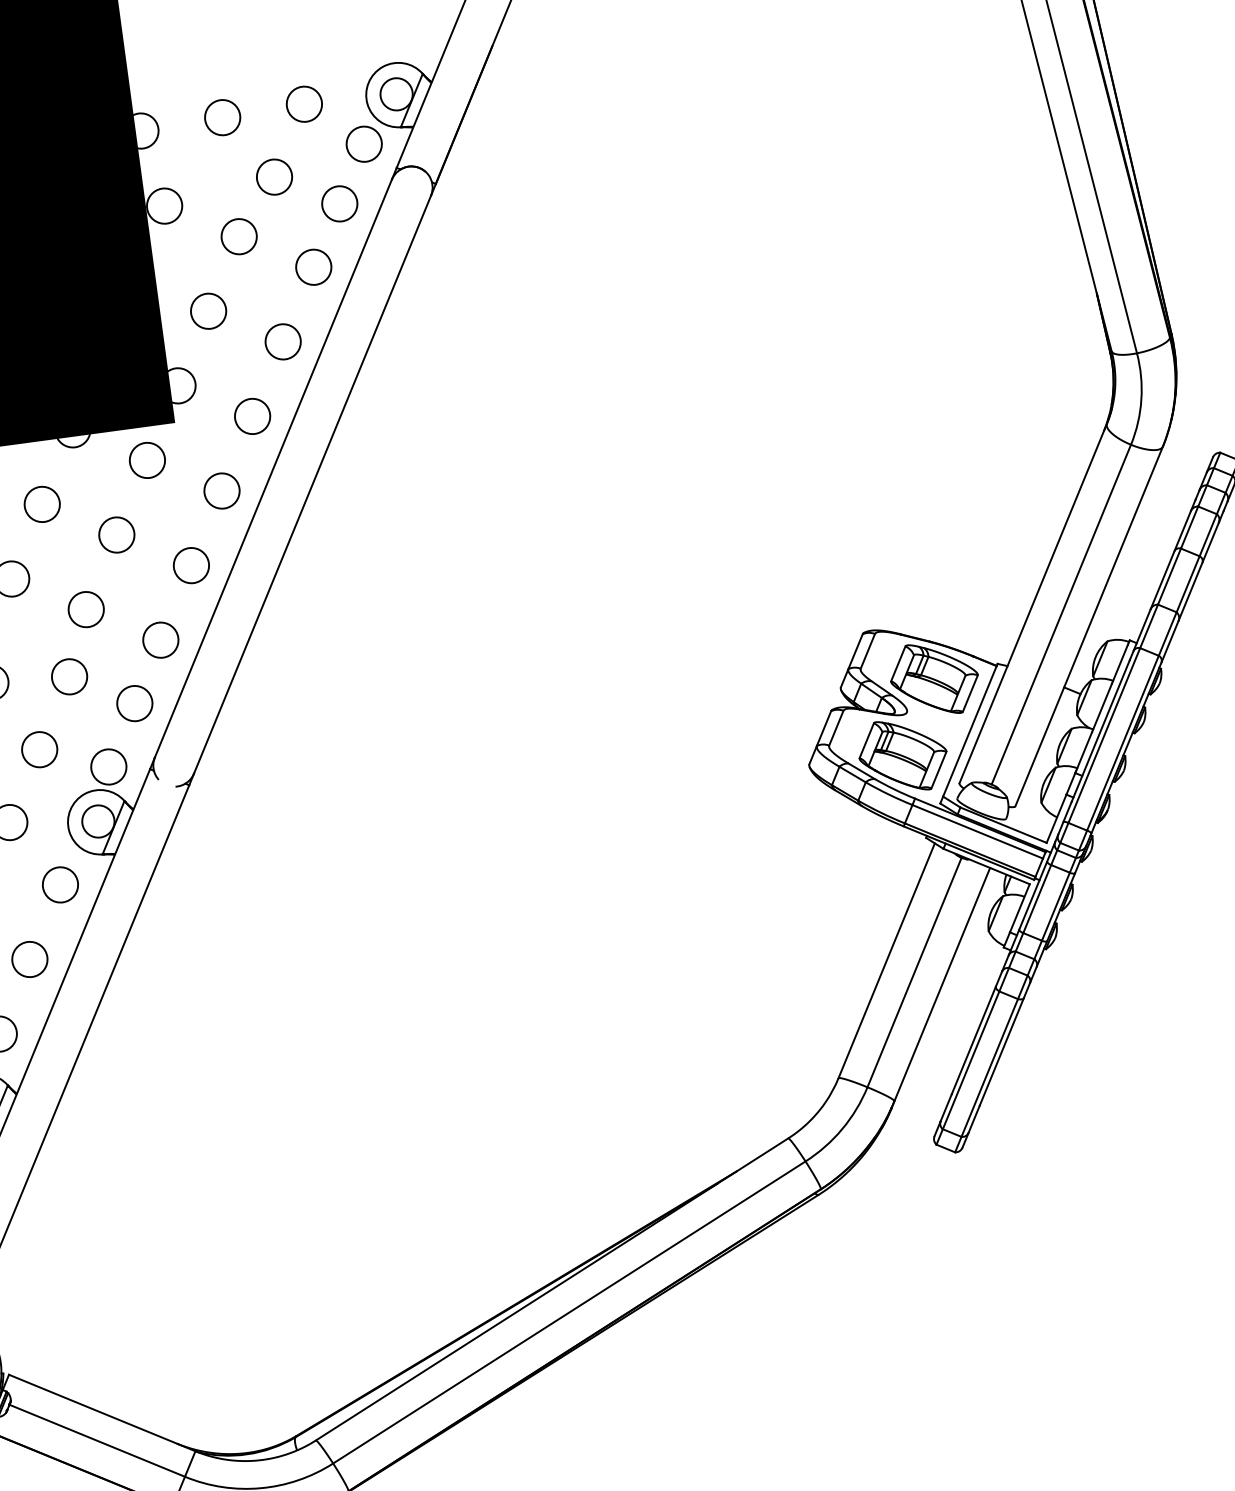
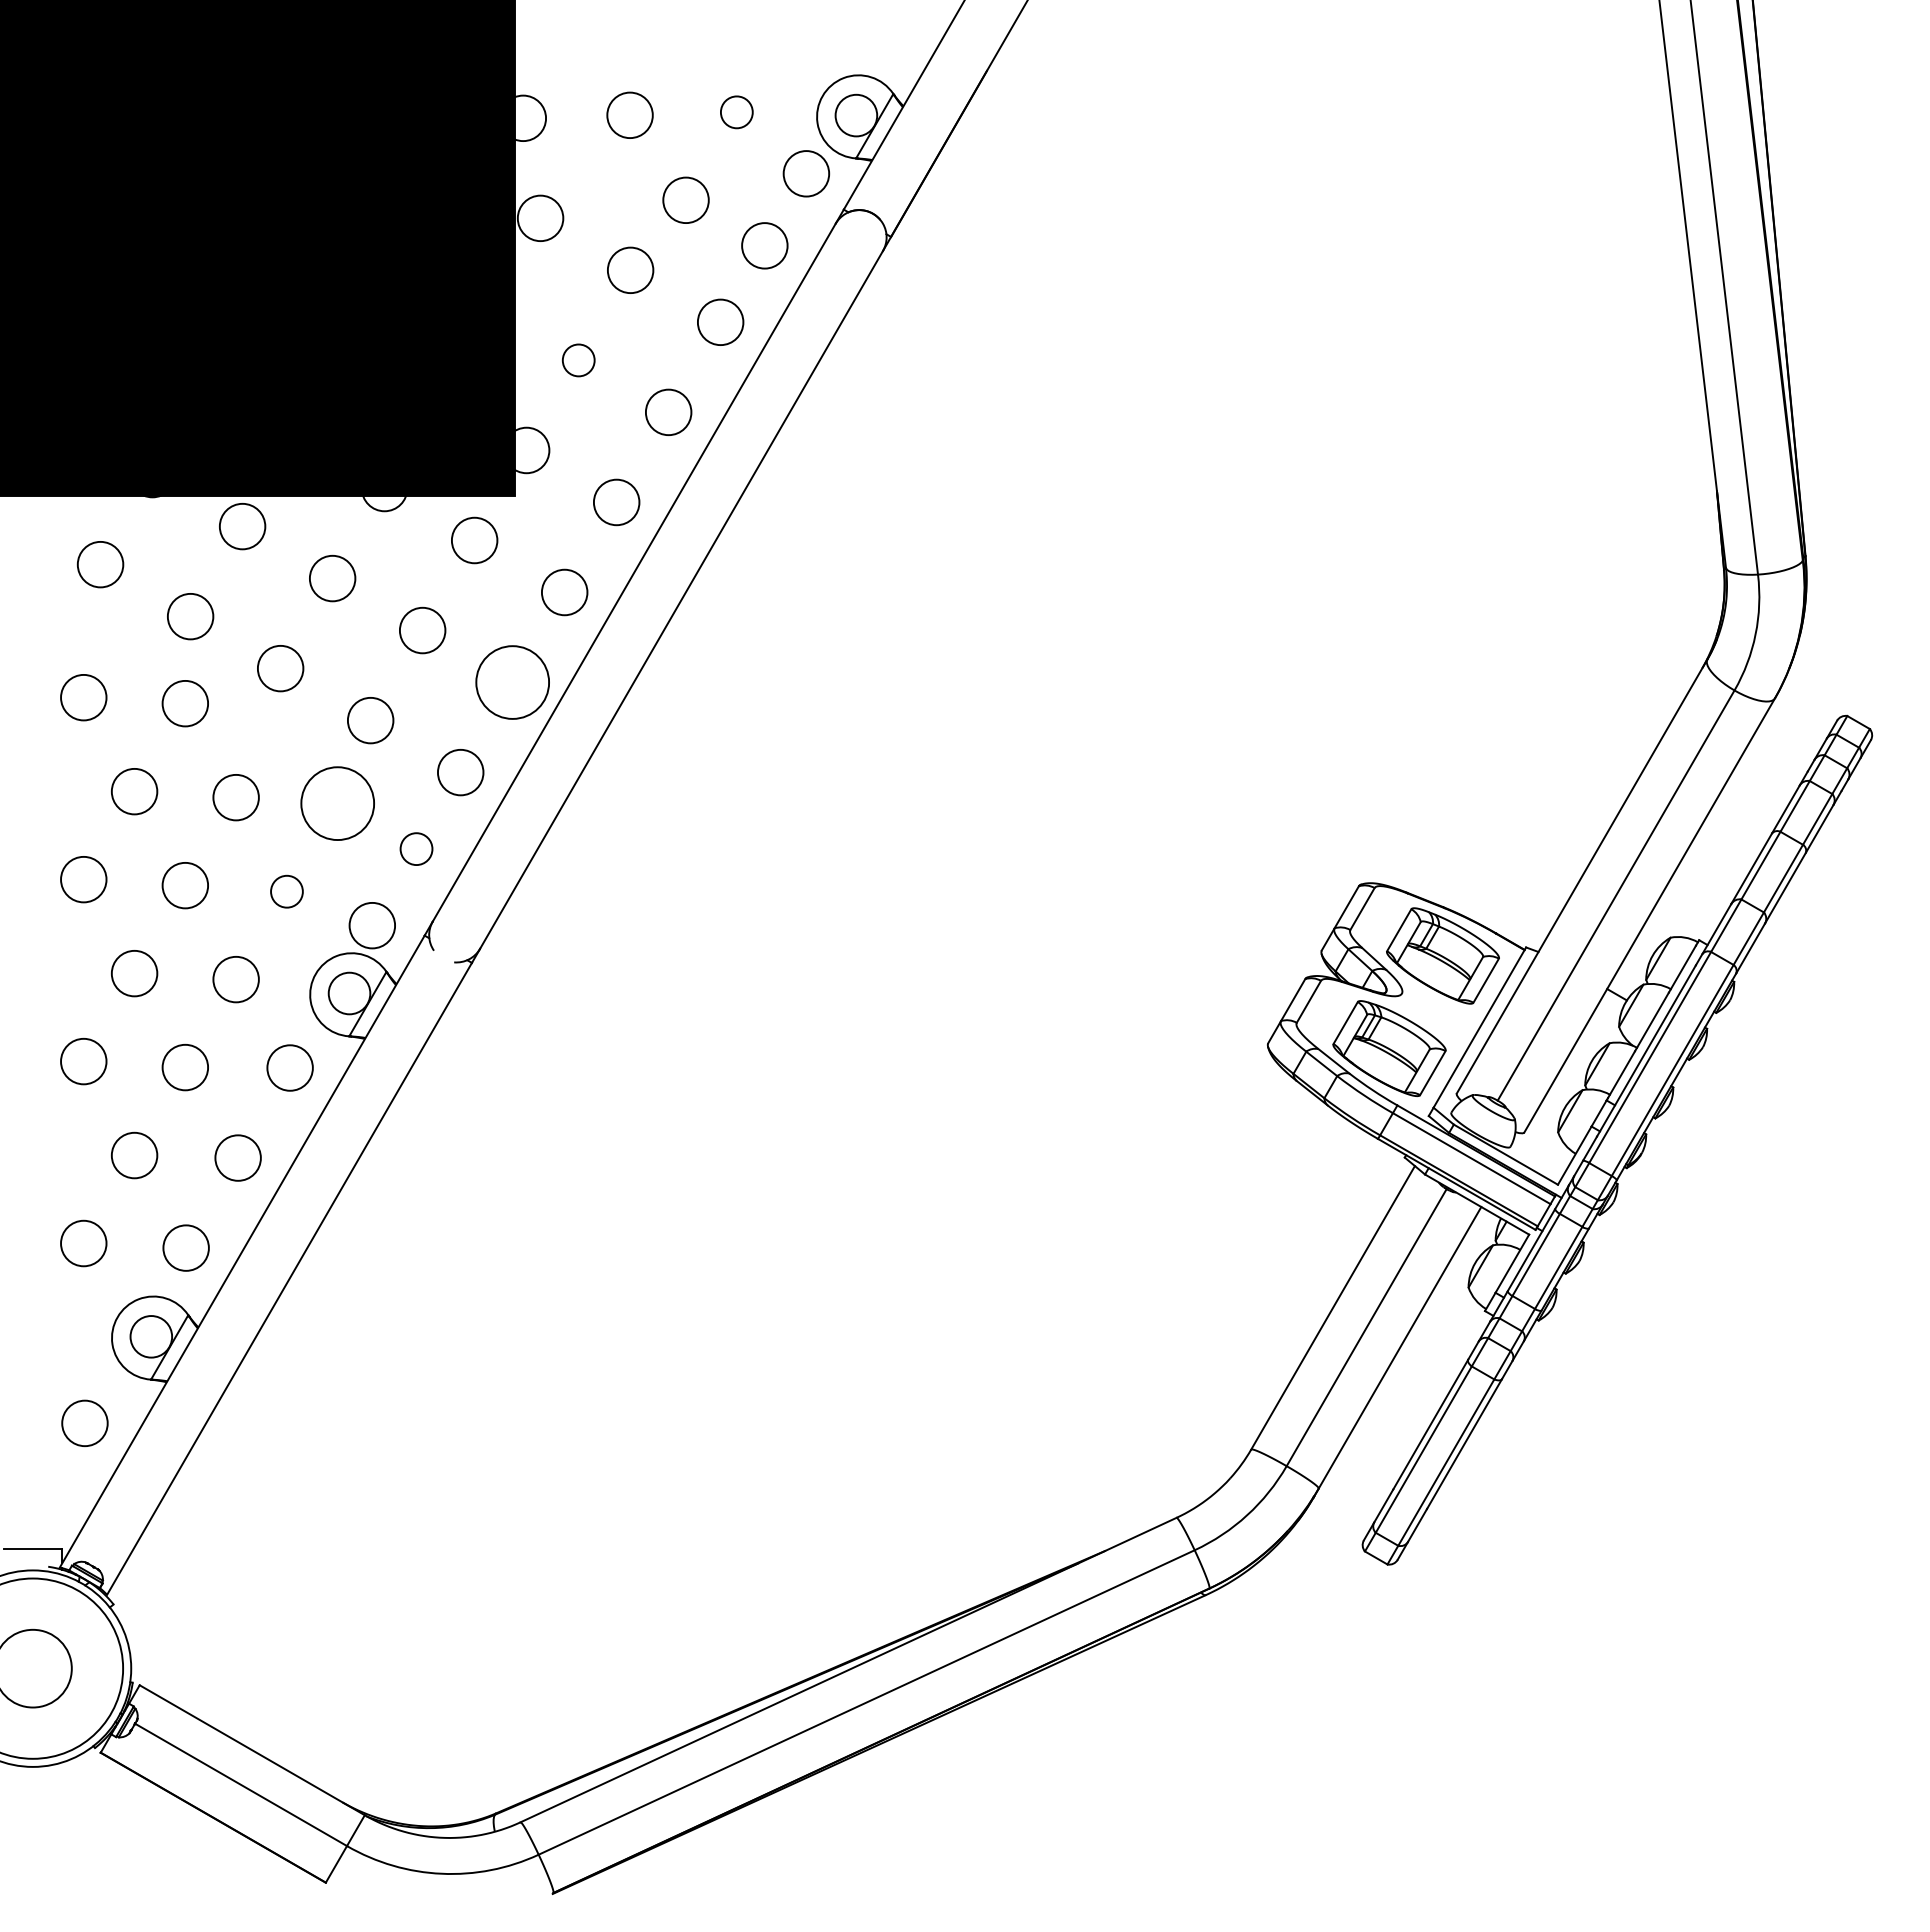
circle: (304, 104) -> (736, 112), size x0.7
circle: (208, 311) -> (578, 360), size x0.7
circle: (191, 565) -> (512, 682), size x1.6
circle: (69, 676) -> (337, 803), size x1.6
circle: (134, 703) -> (416, 848), size x0.7
circle: (39, 749) -> (286, 891), size x0.7

